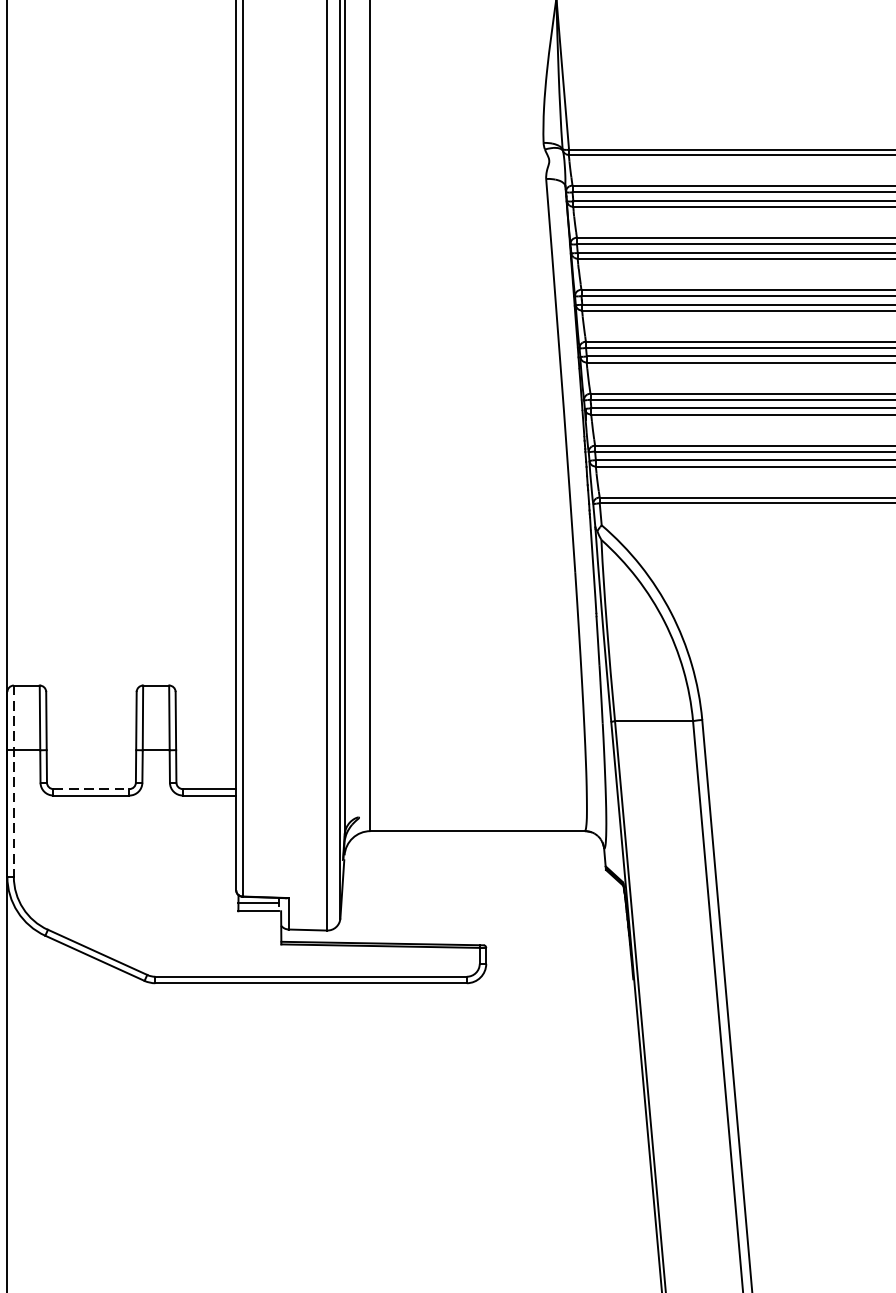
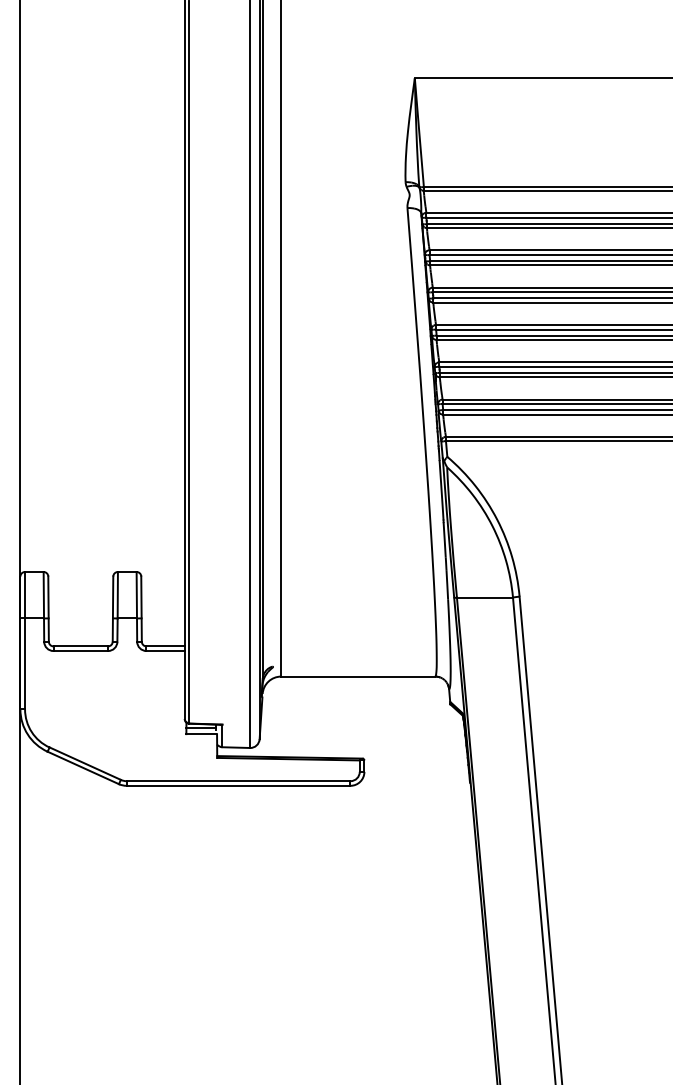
line: (14, 780) -> (25, 640), dashed -> solid
line: (92, 789) -> (81, 646), dashed -> solid

